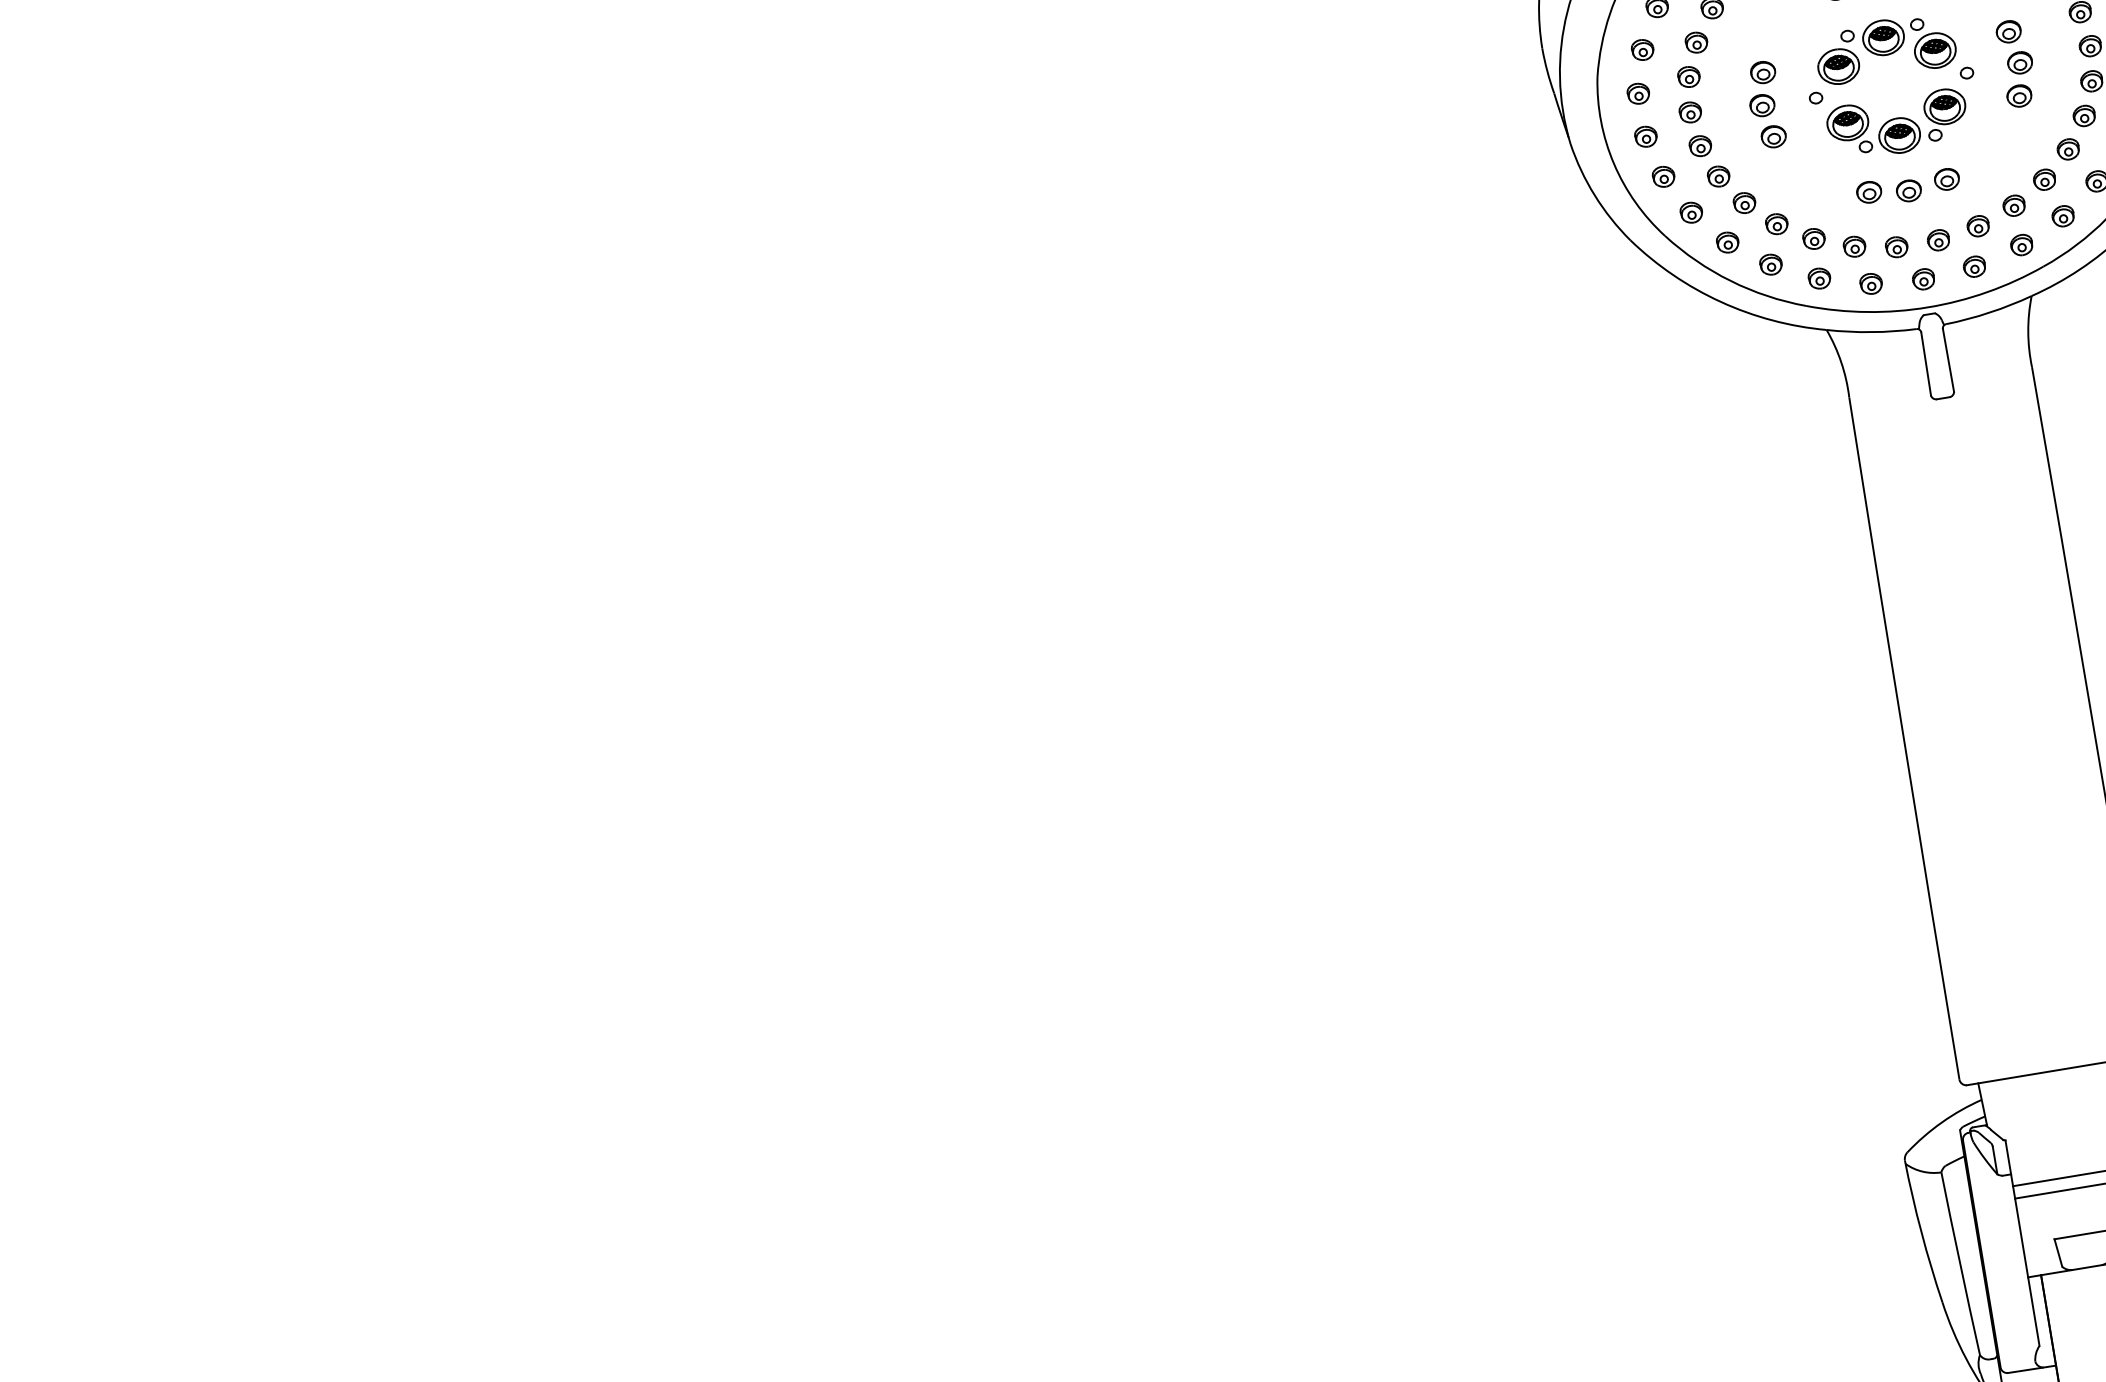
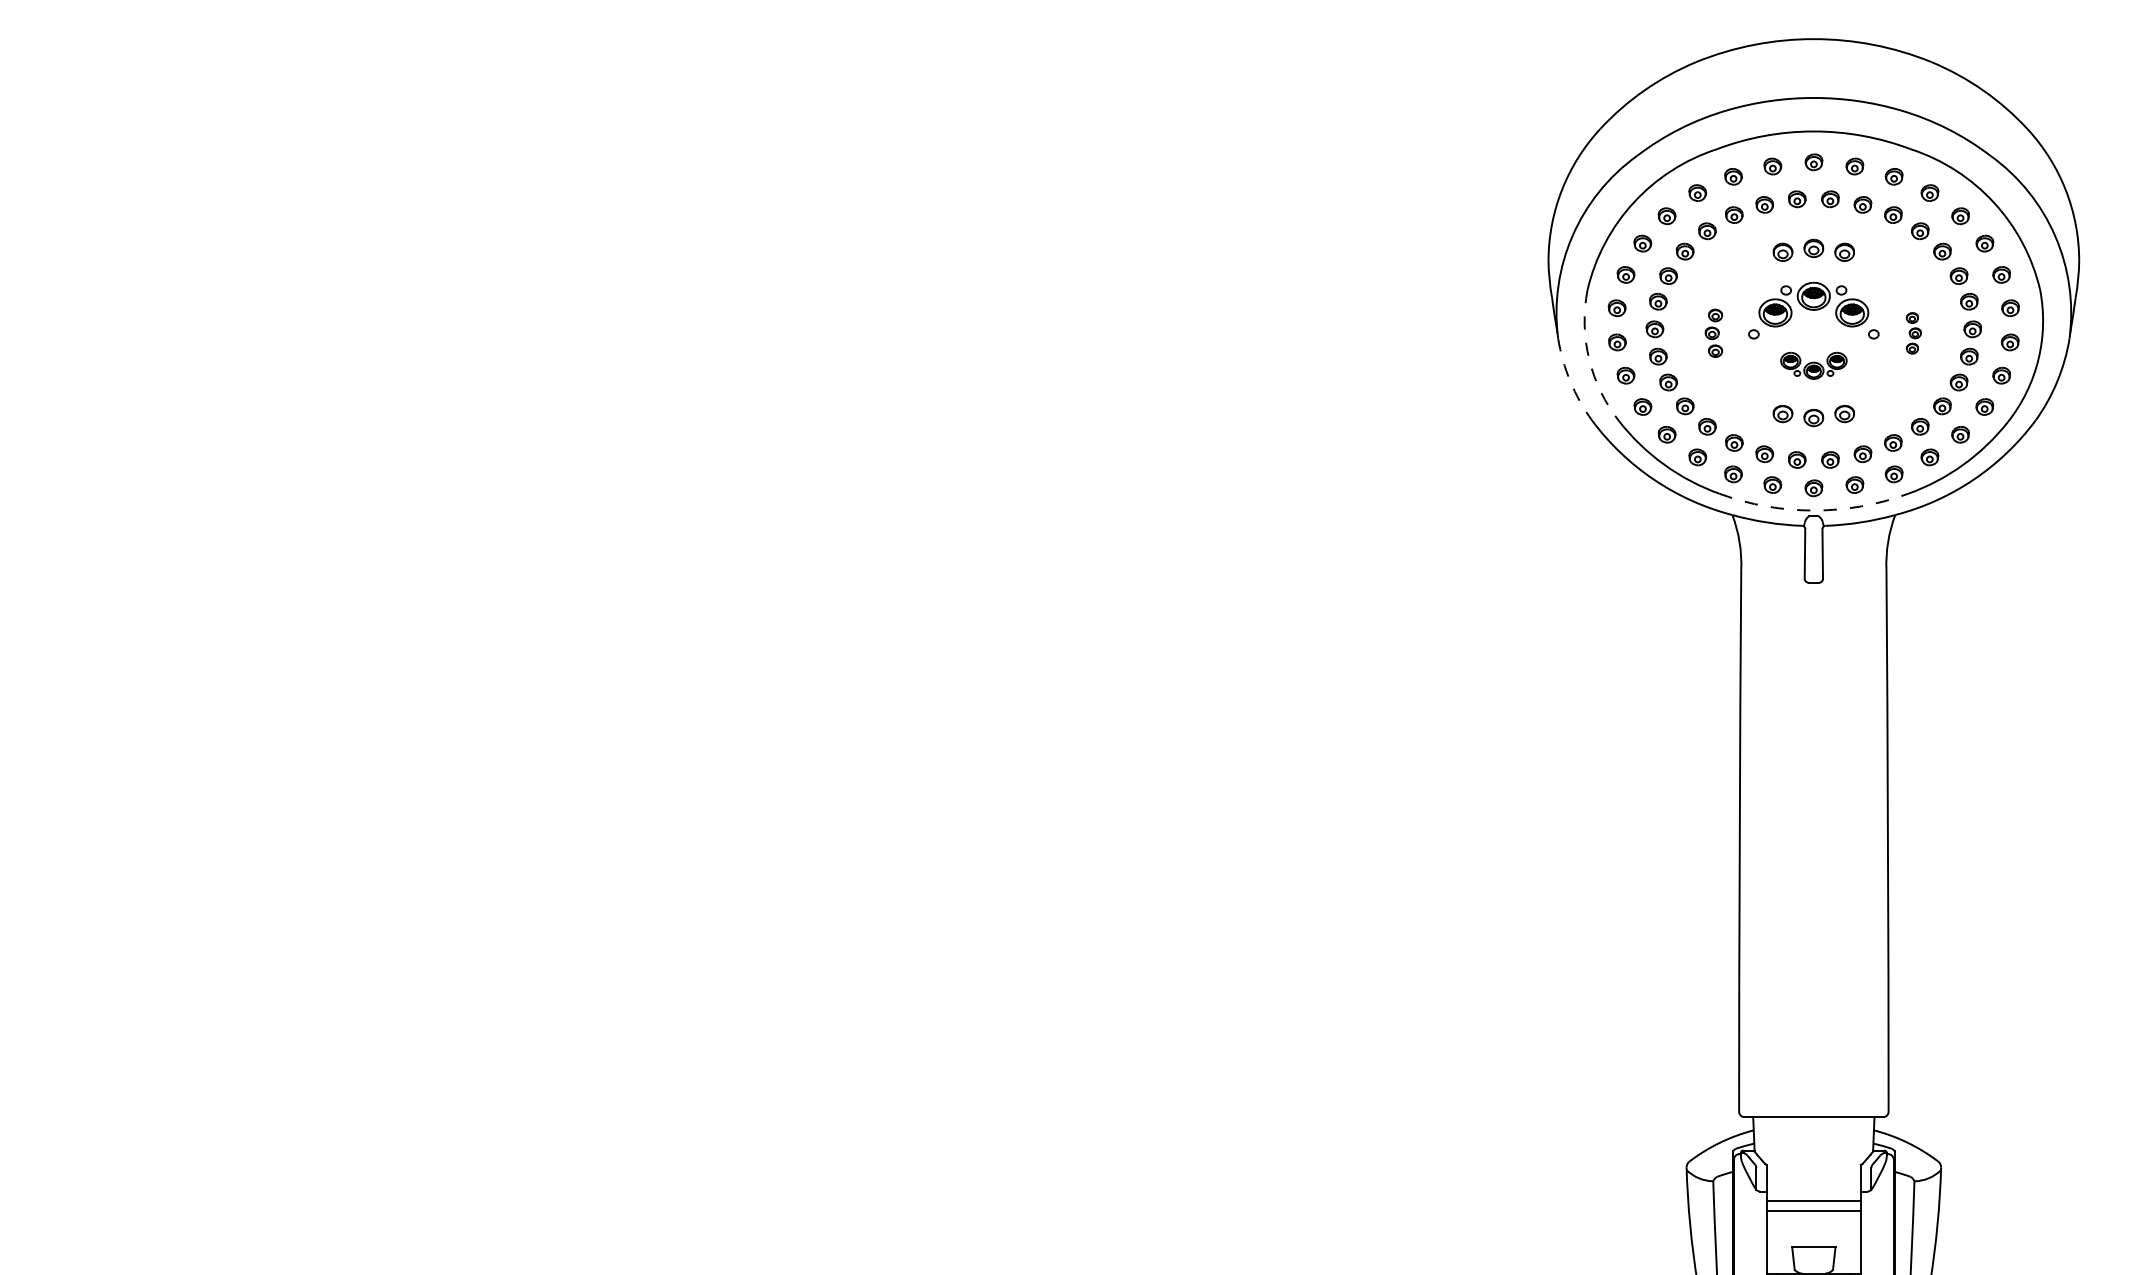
part: (2016, 63) -> (1913, 333), size x0.6
part: (1765, 105) -> (1713, 333), size x0.7
part: (1897, 124) -> (1813, 365), size x0.6
arc: (1614, 164) -> (1589, 359), solid -> dashed
arc: (1595, 195) -> (1570, 381), solid -> dashed
arc: (1927, 307) -> (1813, 510), solid -> dashed

